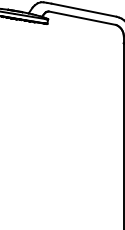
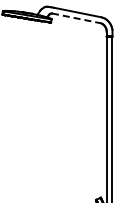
line: (83, 18) -> (77, 18), solid -> dashed

